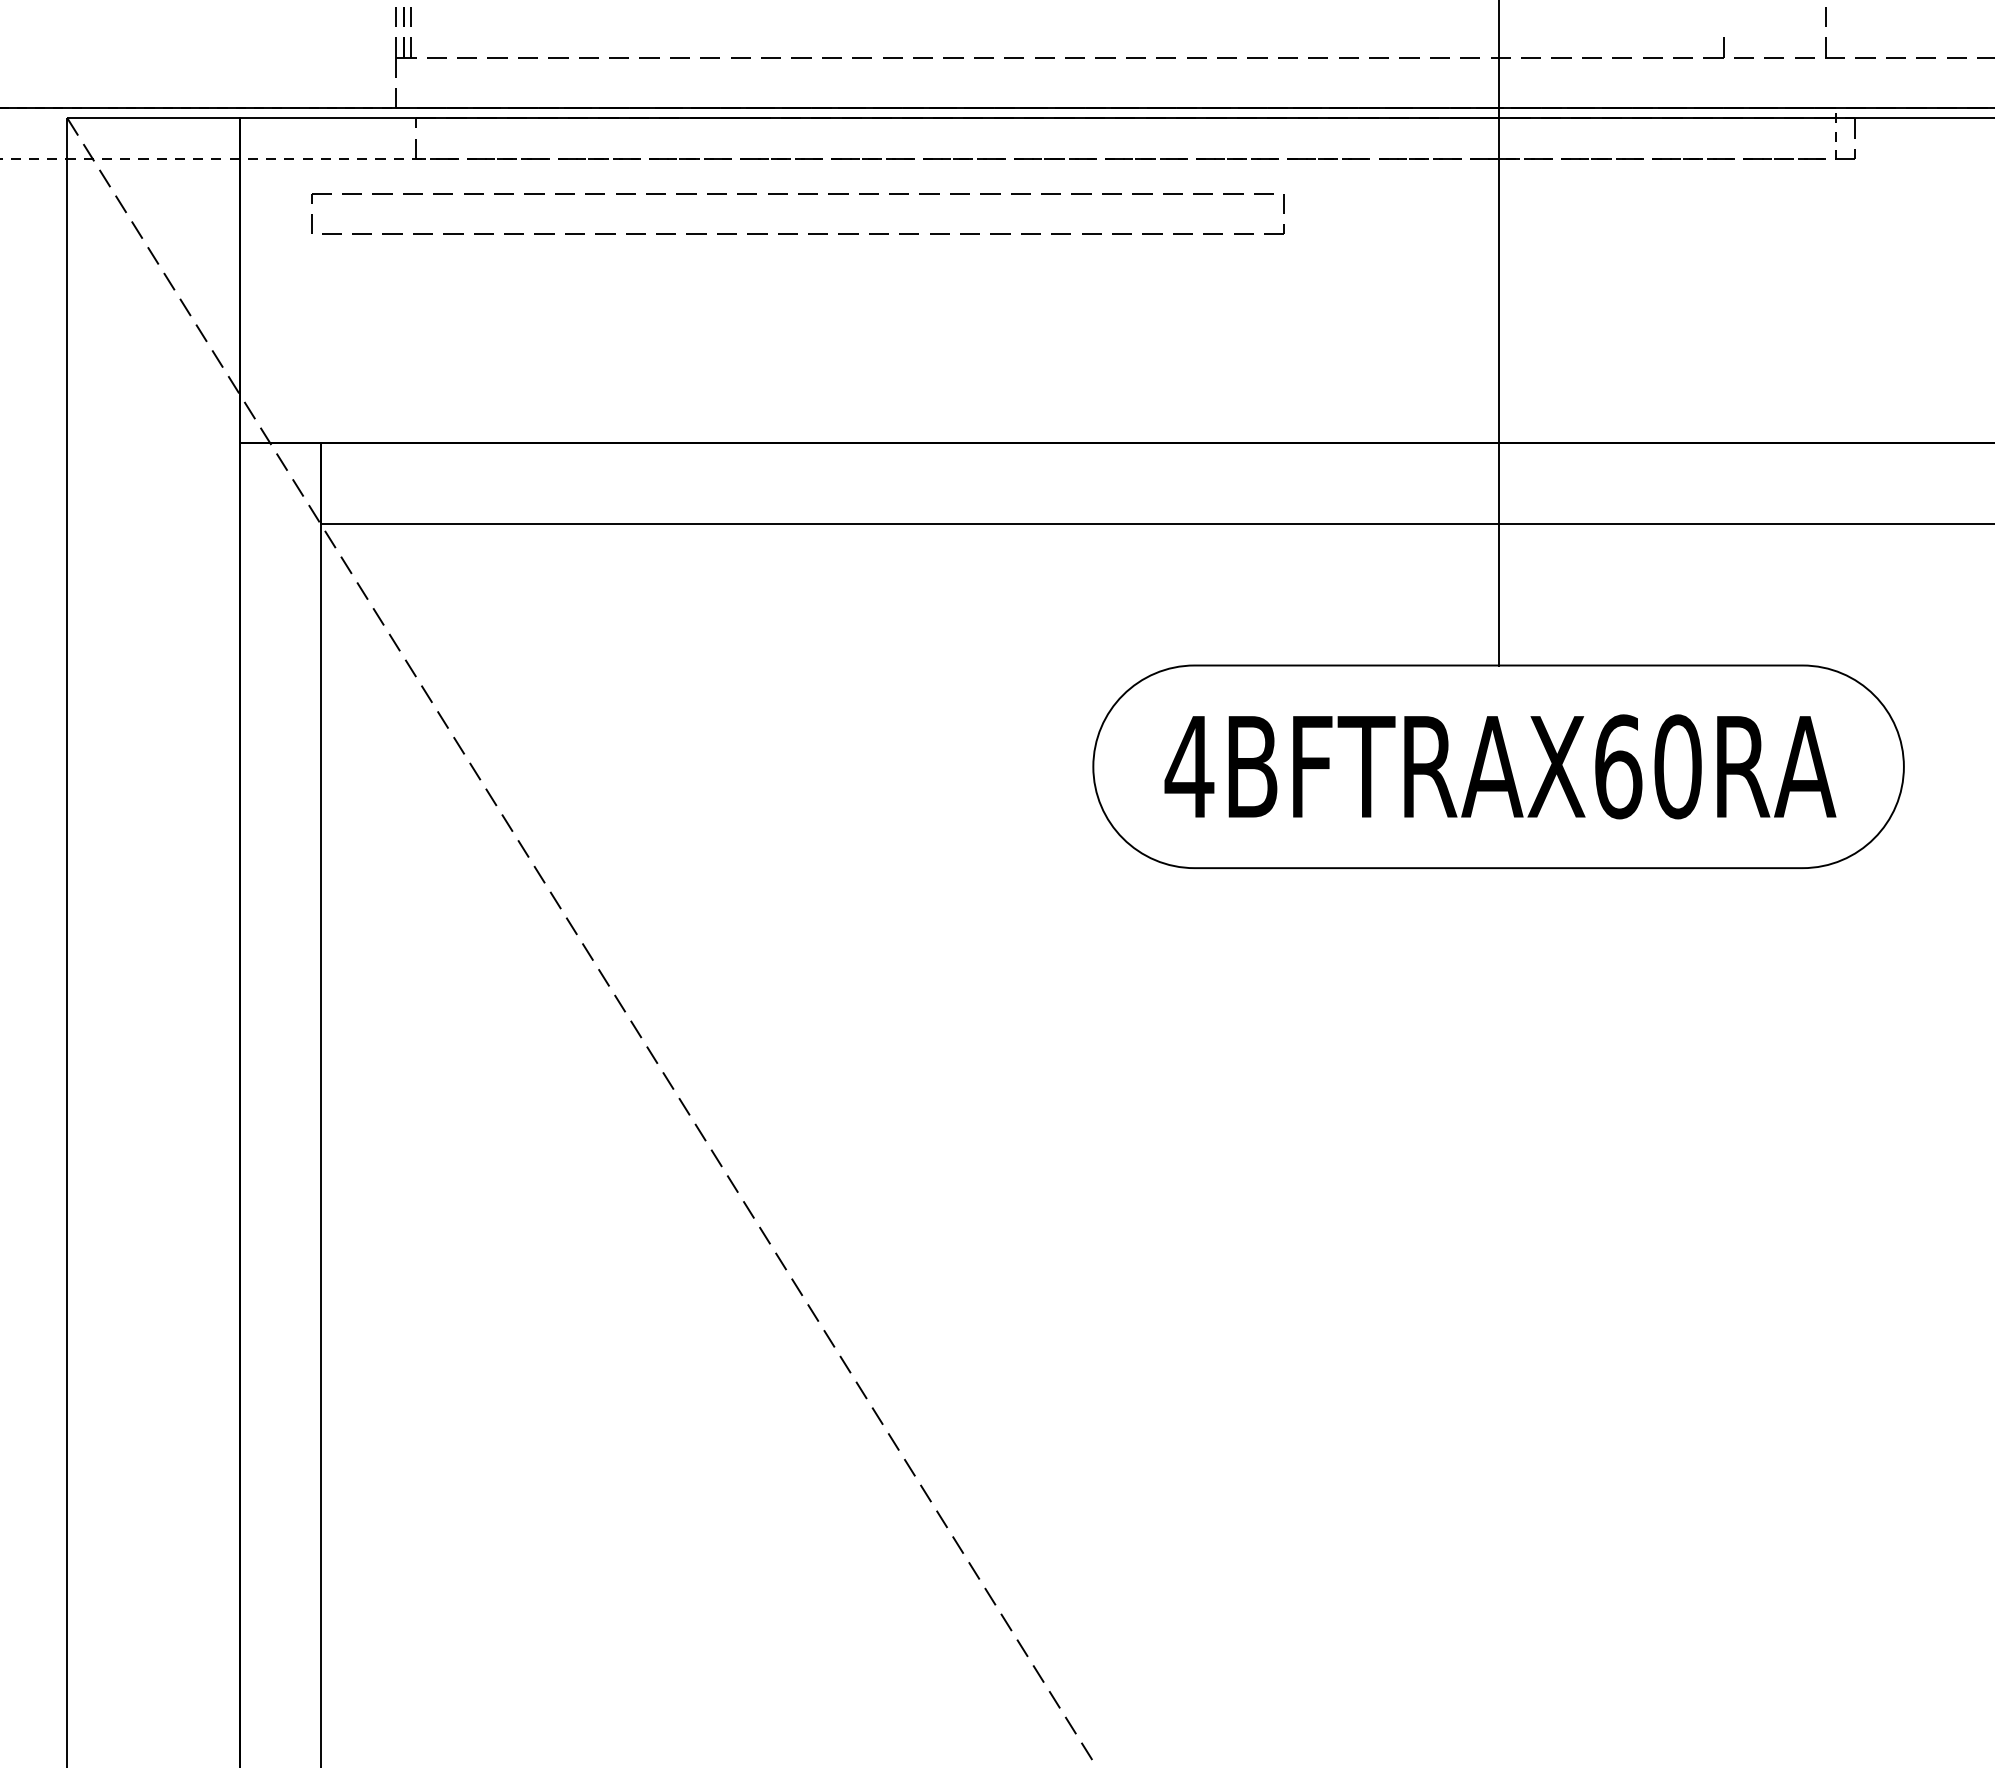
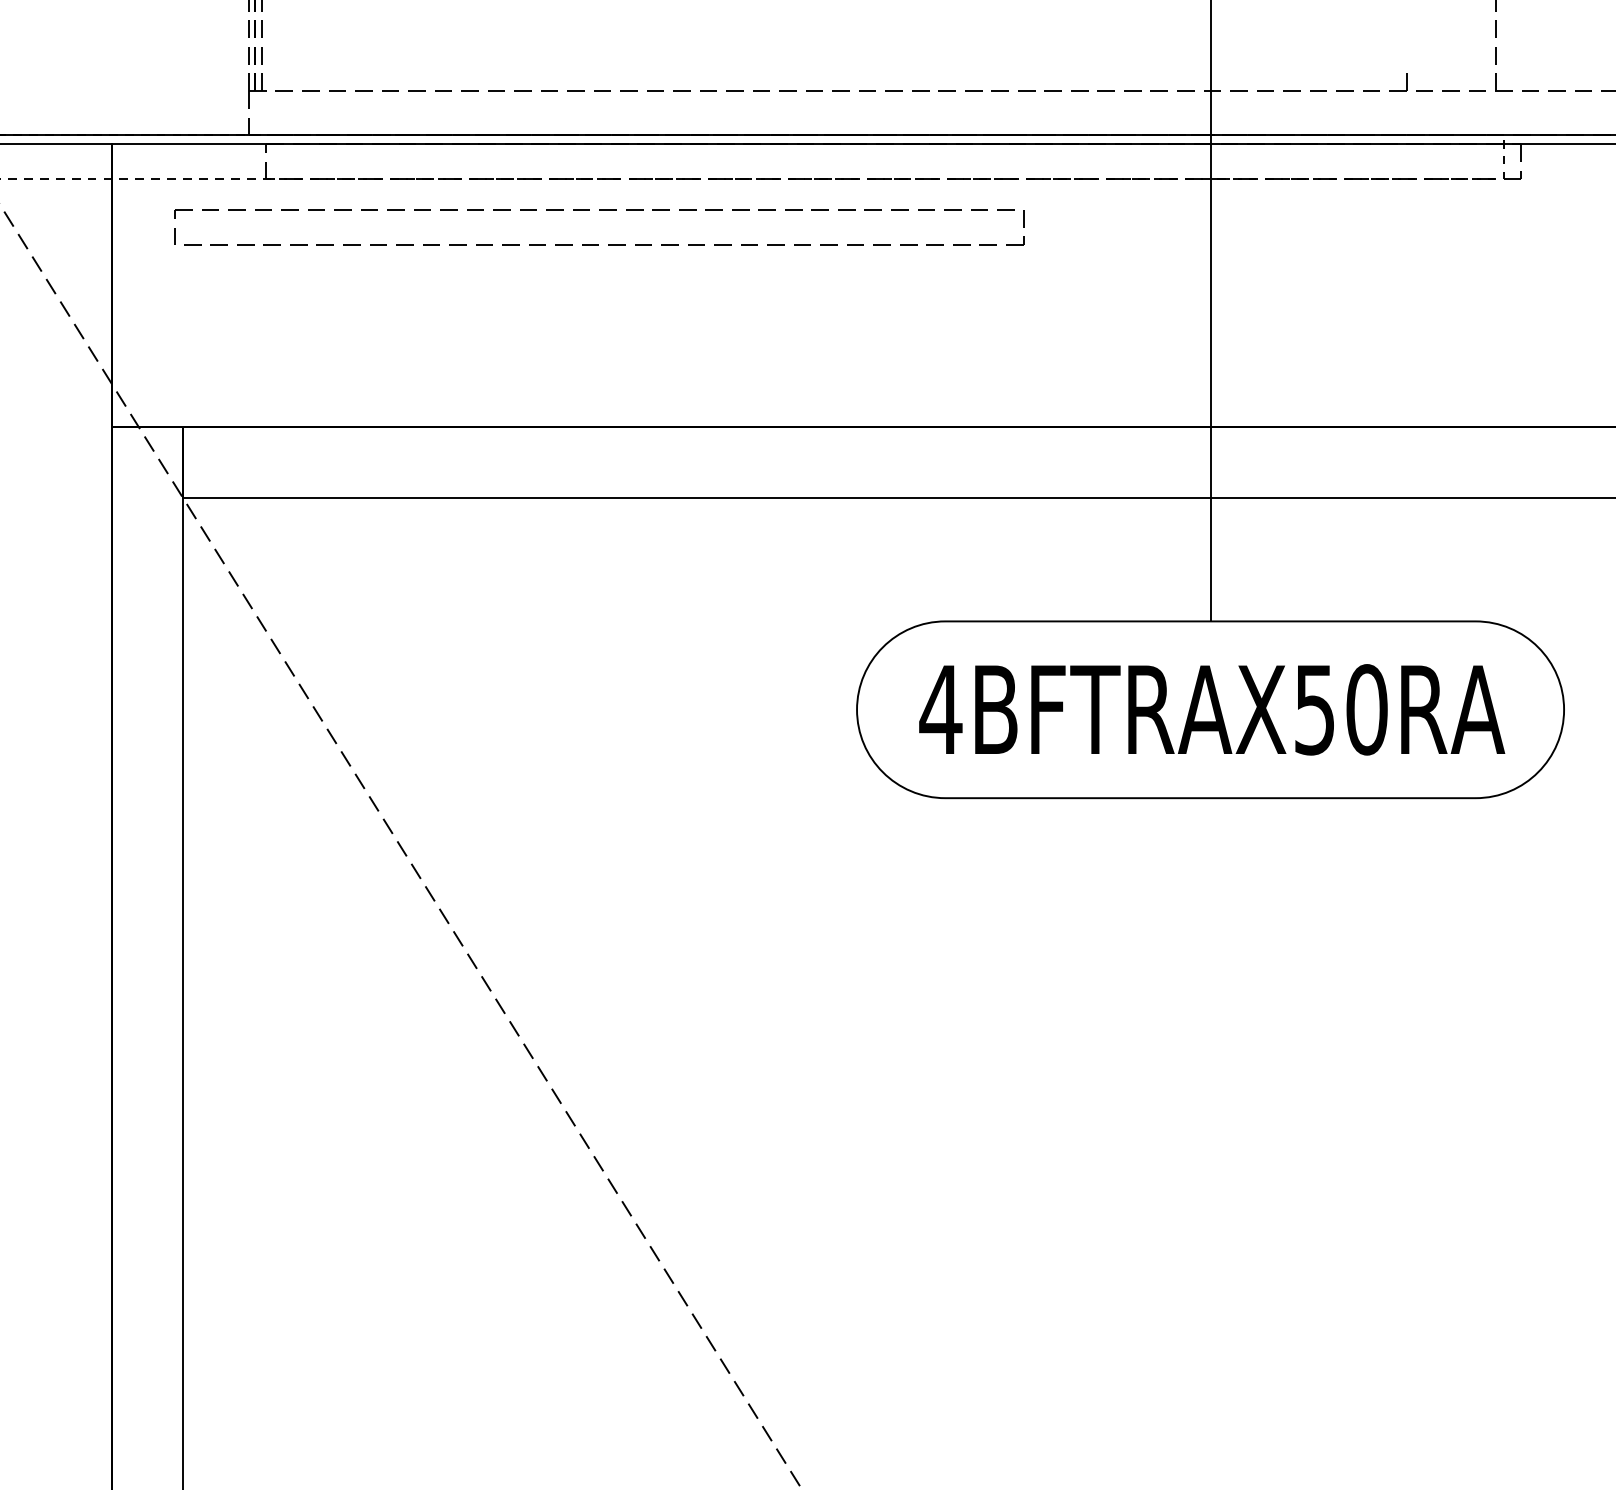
text: (1618, 766) -> (1315, 709), 4BFTRAX60RA -> 4BFTRAX50RA

